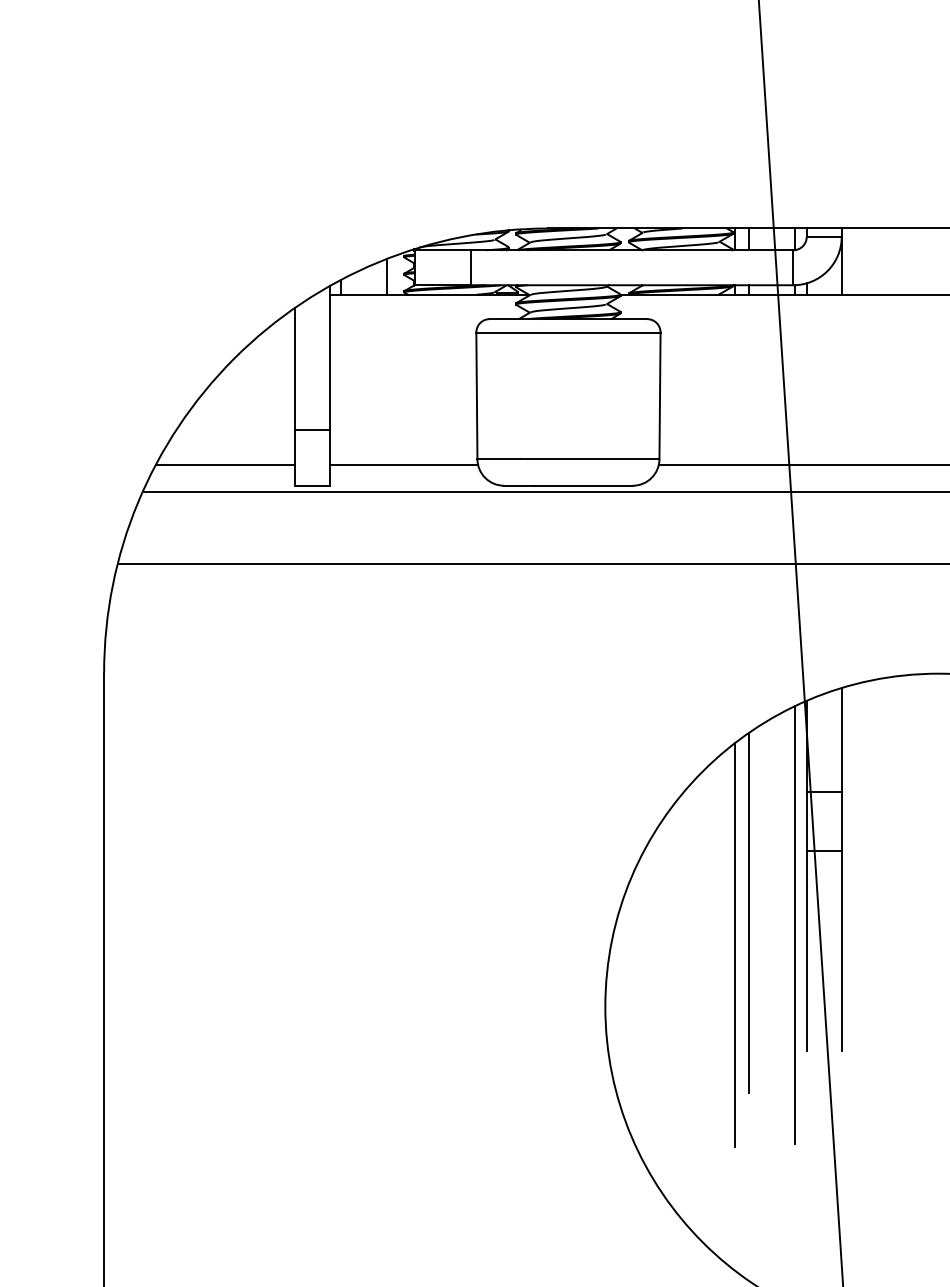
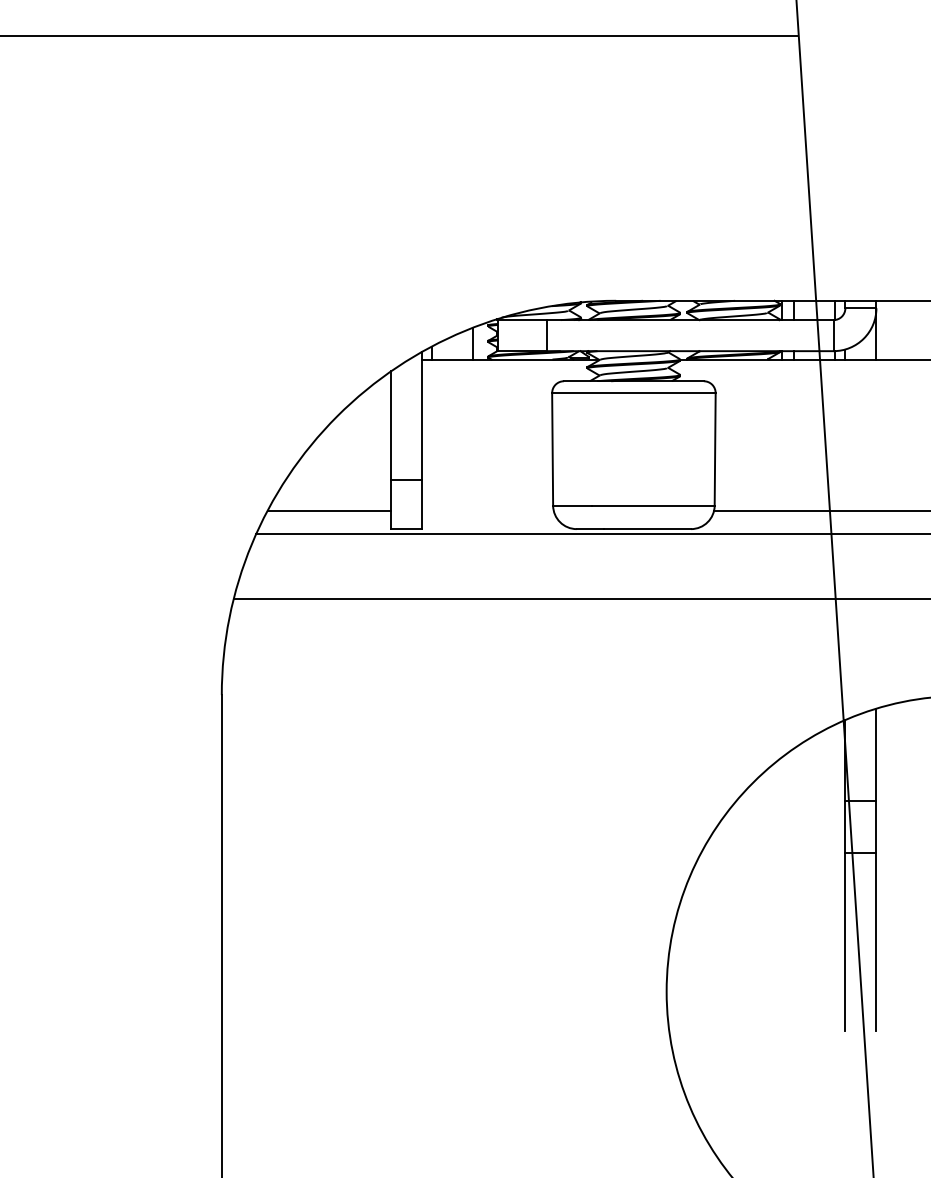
line: (403, 464) -> (487, 510), removed
line: (748, 912) -> (793, 907), removed
line: (795, 924) -> (835, 918), removed
line: (734, 944) -> (781, 936), removed

